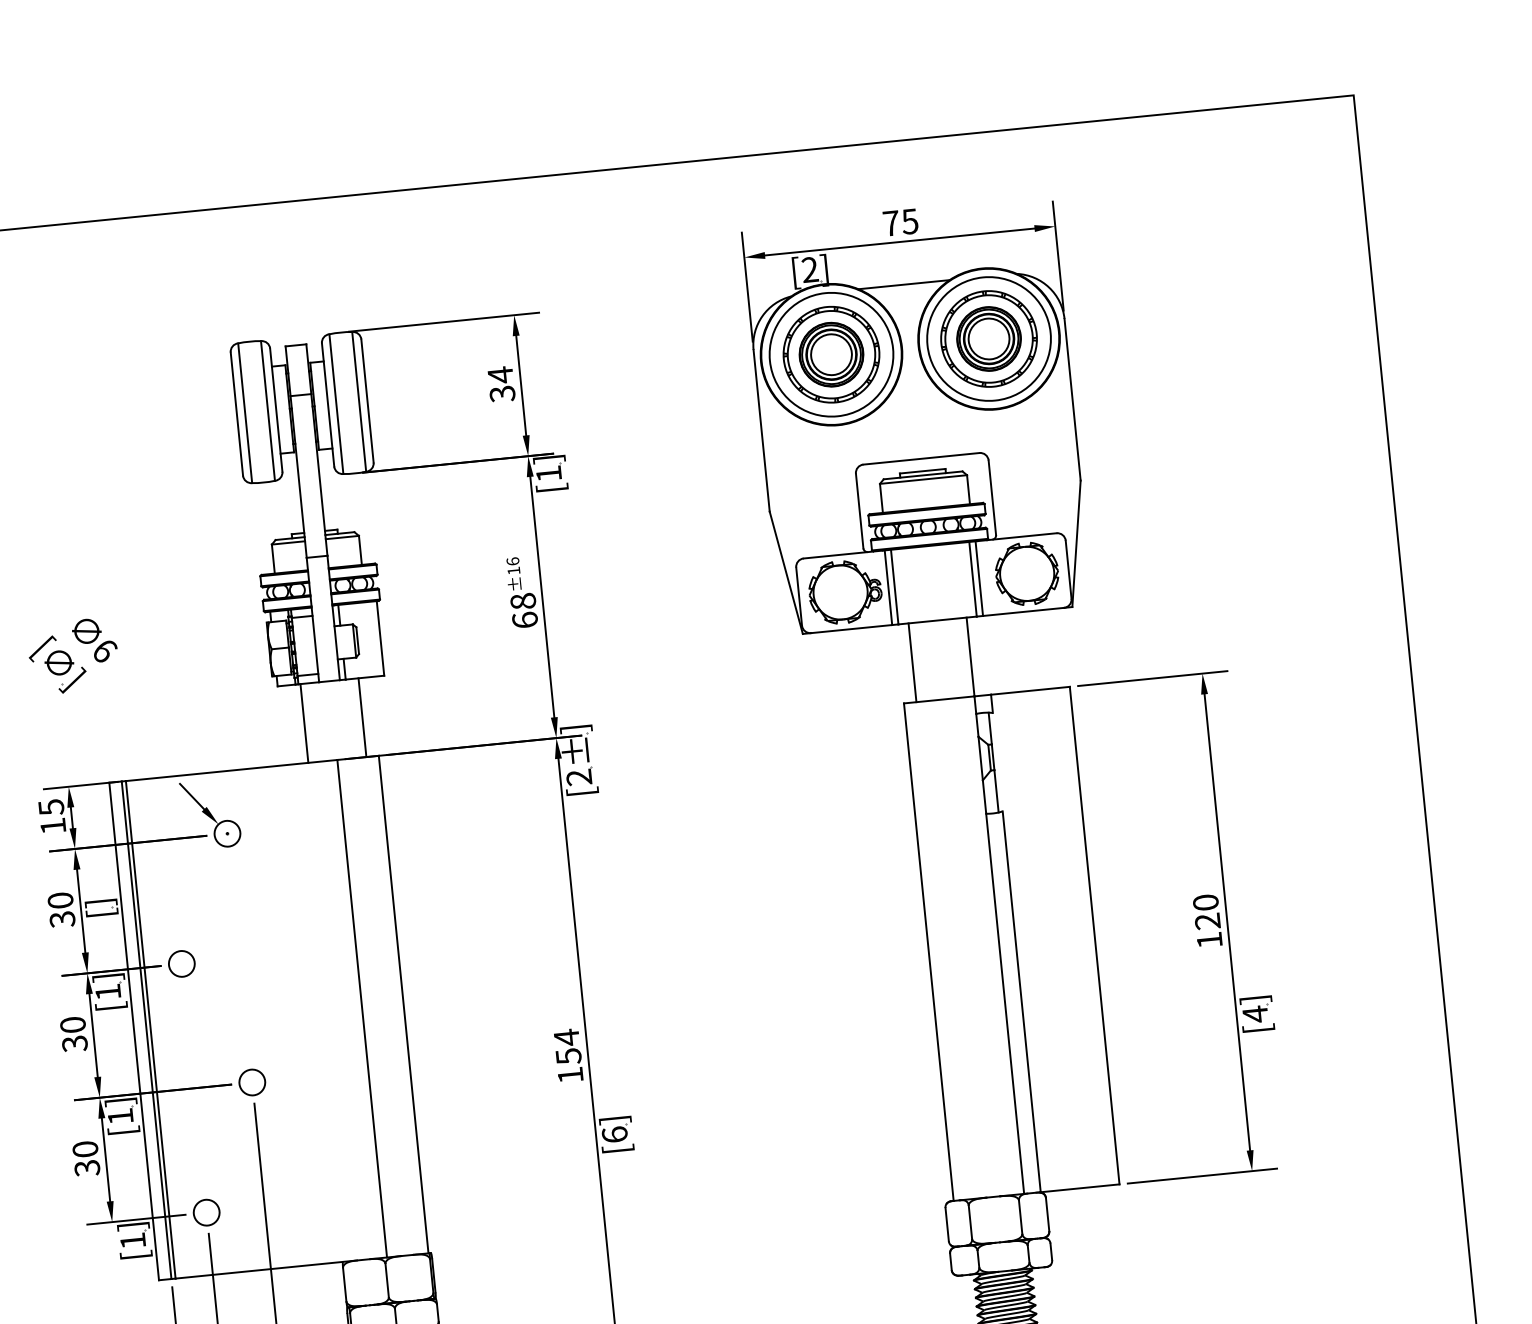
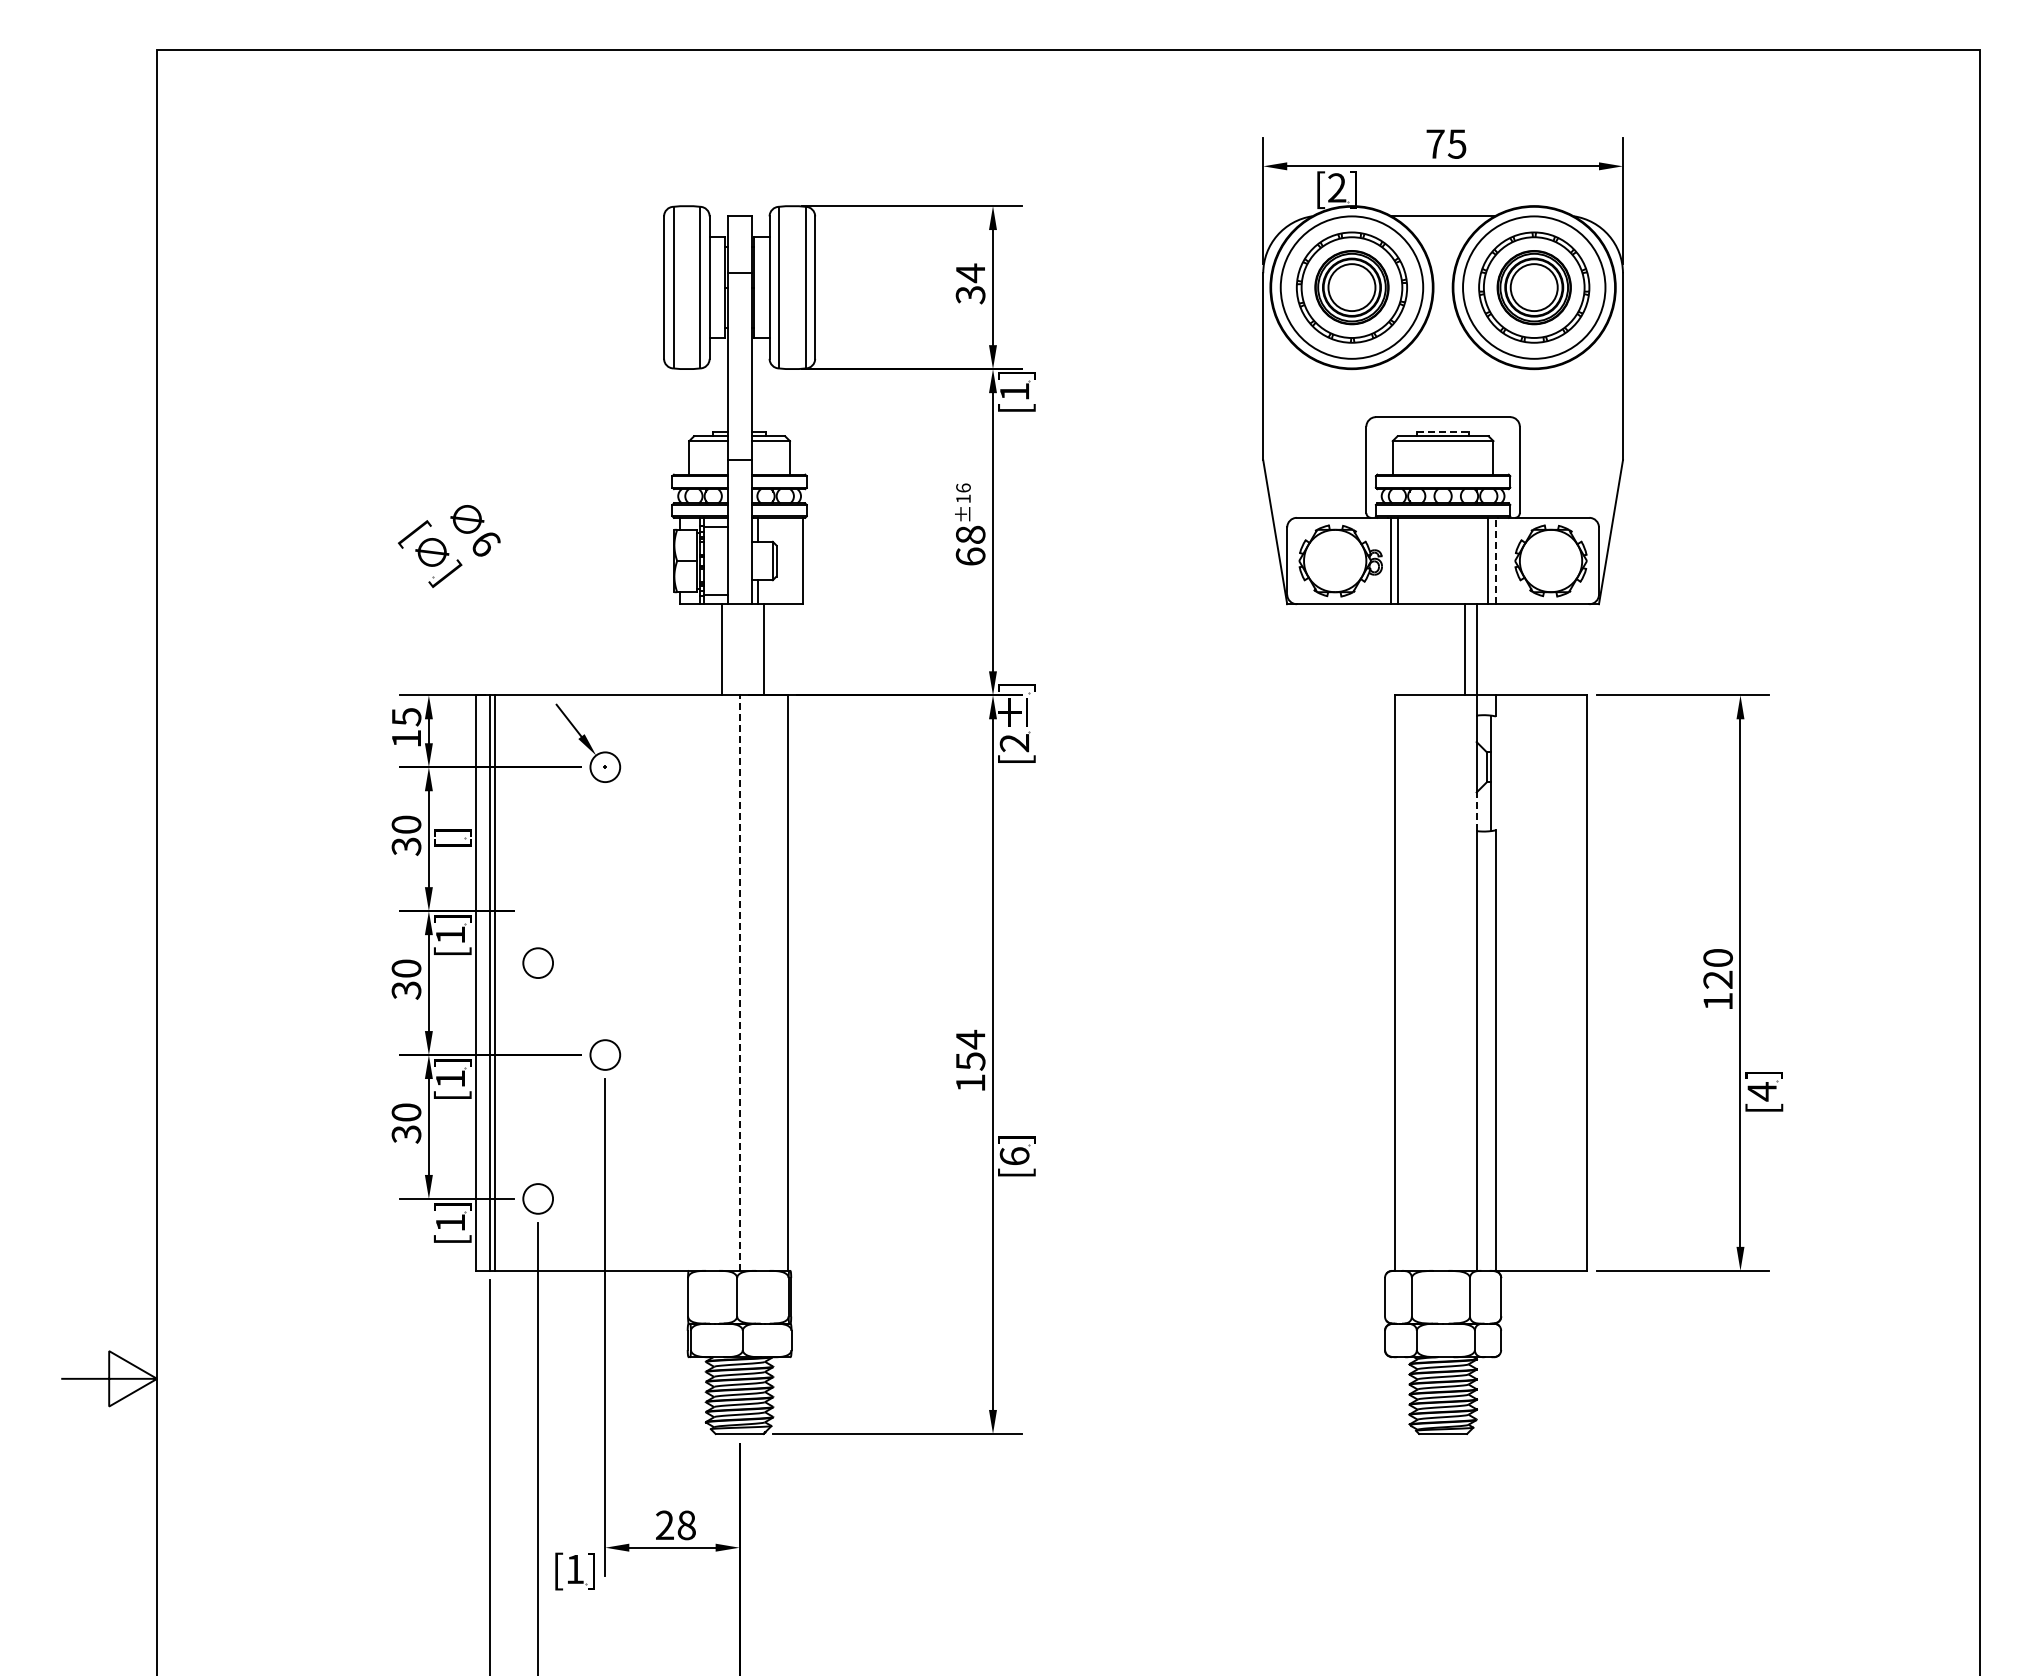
line: (923, 471) -> (1443, 431), solid -> dashed
line: (979, 578) -> (1495, 560), solid -> dashed
line: (912, 662) -> (1464, 649), moved
line: (362, 717) -> (722, 649), moved
line: (304, 723) -> (764, 649), moved
line: (984, 796) -> (1476, 811), solid -> dashed
circle: (181, 963) -> (537, 962), moved
line: (362, 1009) -> (739, 983), solid -> dashed

